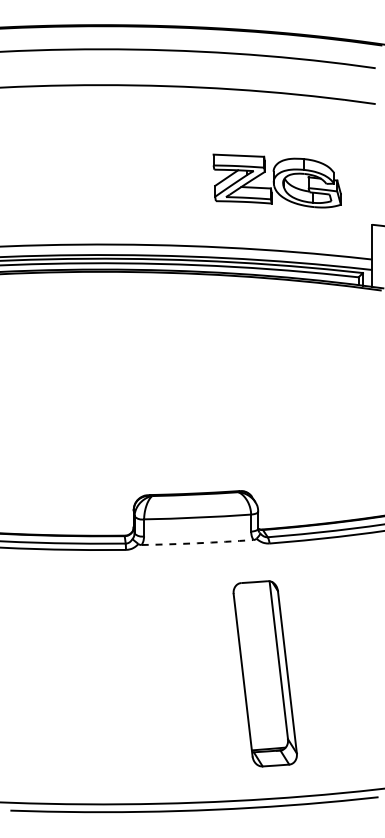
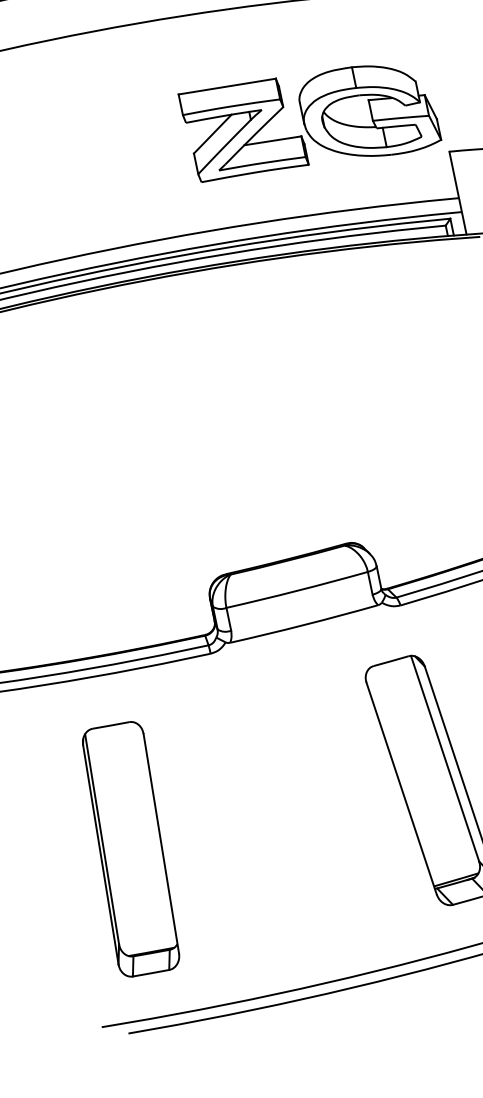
part: (277, 180) -> (310, 118), size x1.43
arc: (197, 543) -> (304, 625), dashed -> solid
part: (39, 678) -> (130, 849), added

